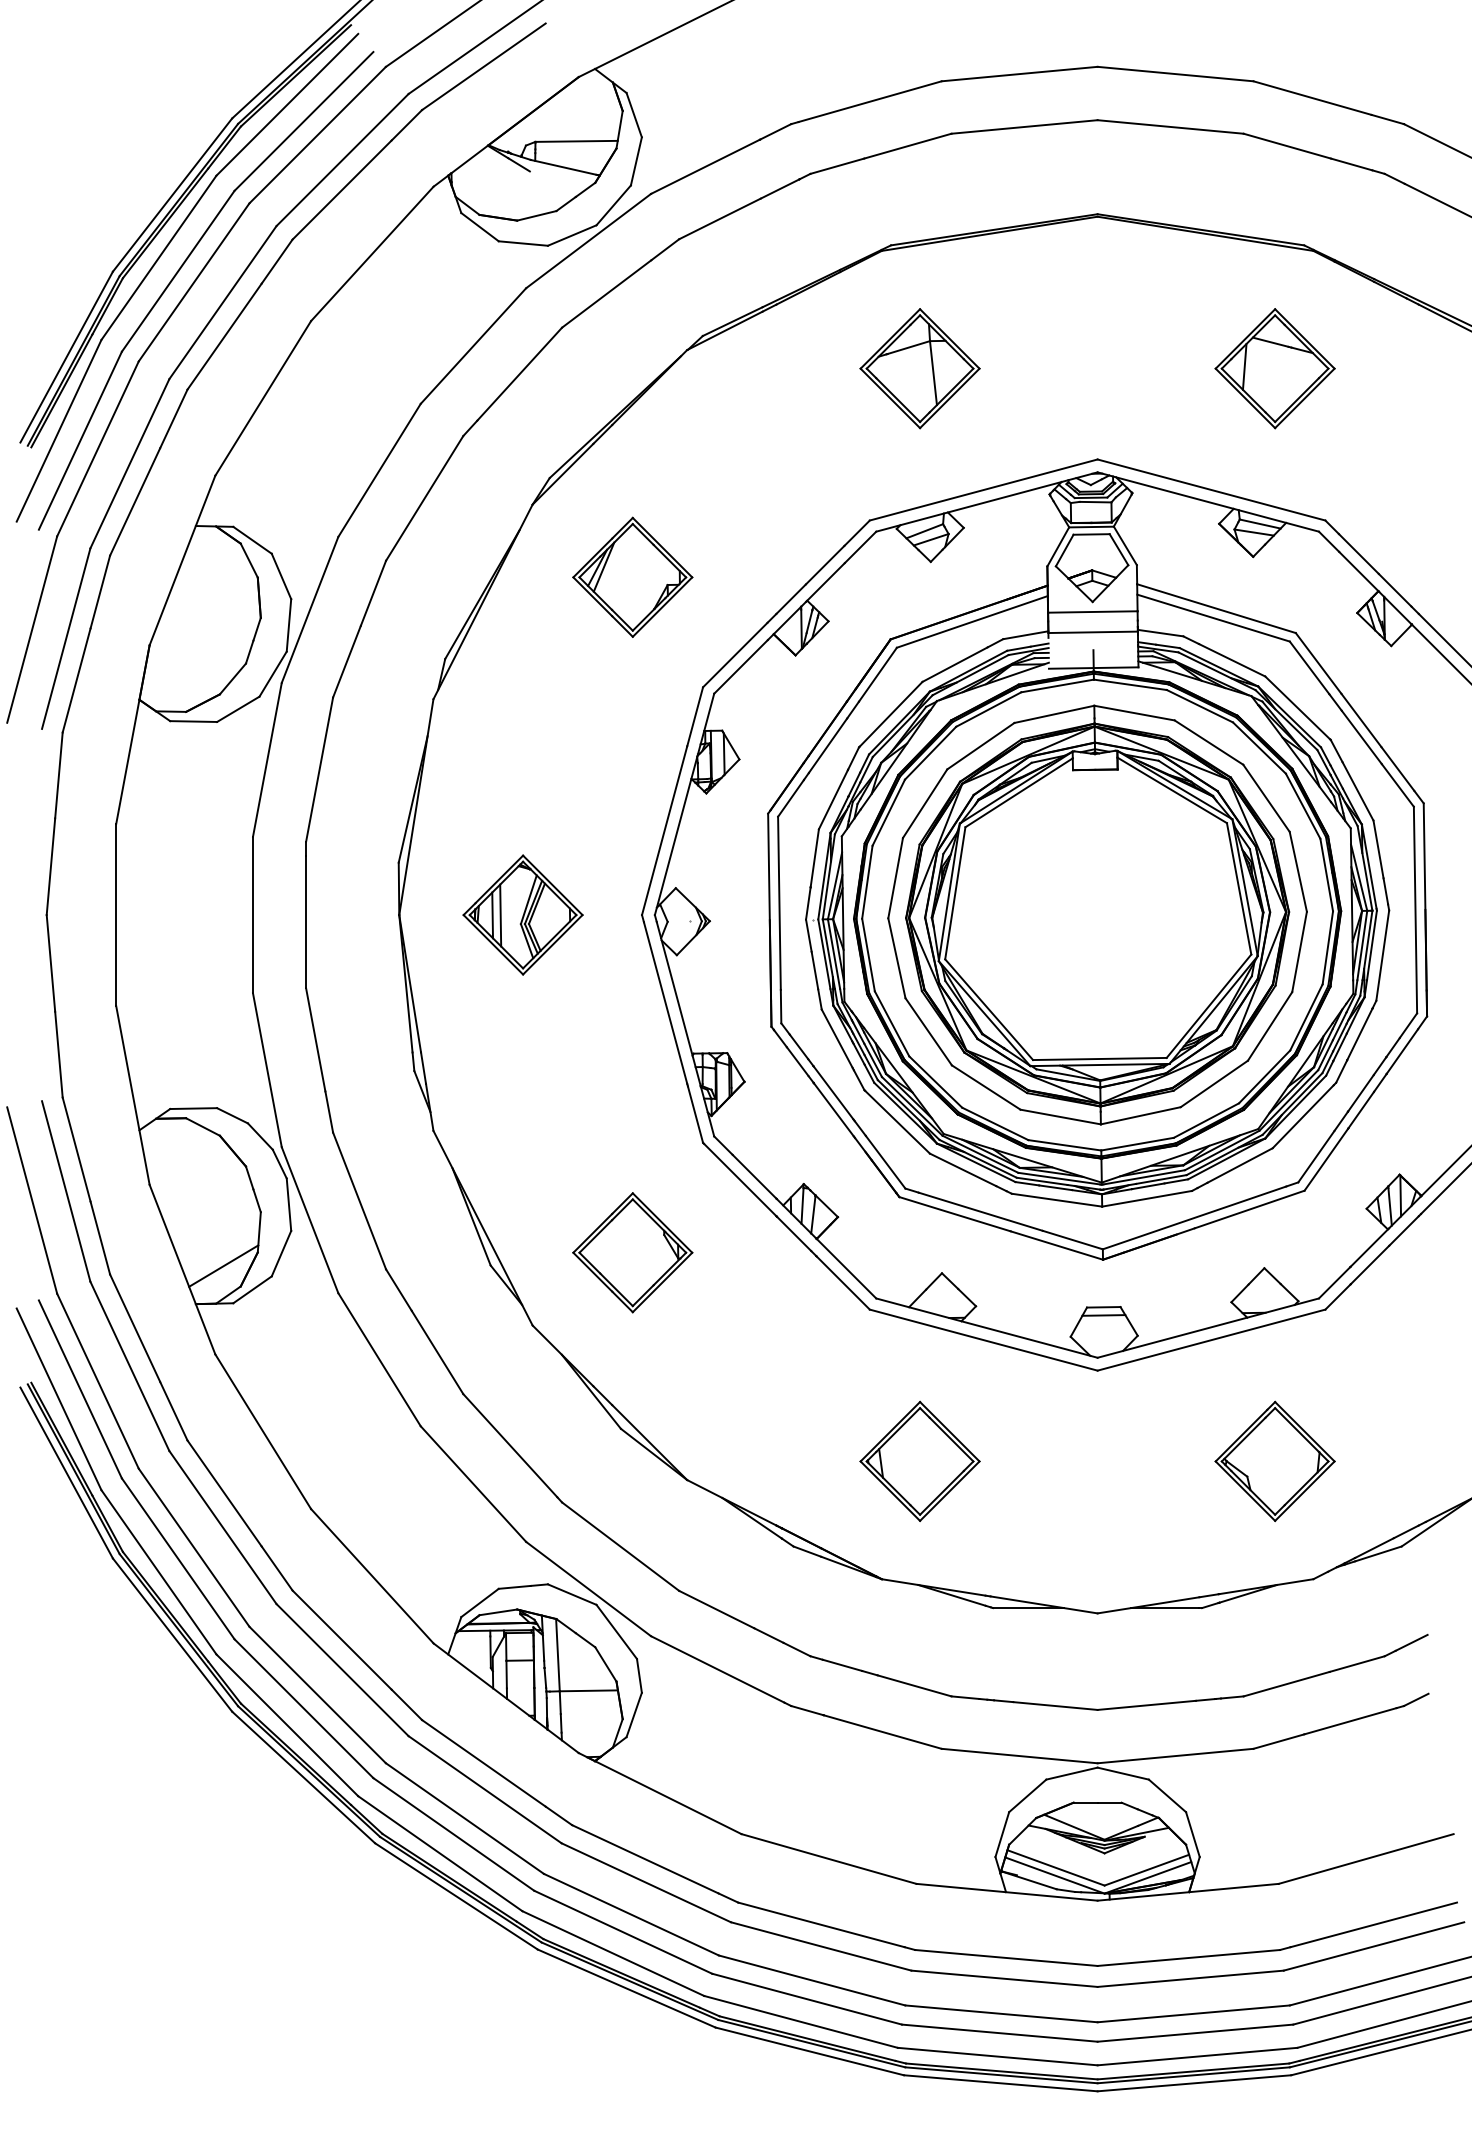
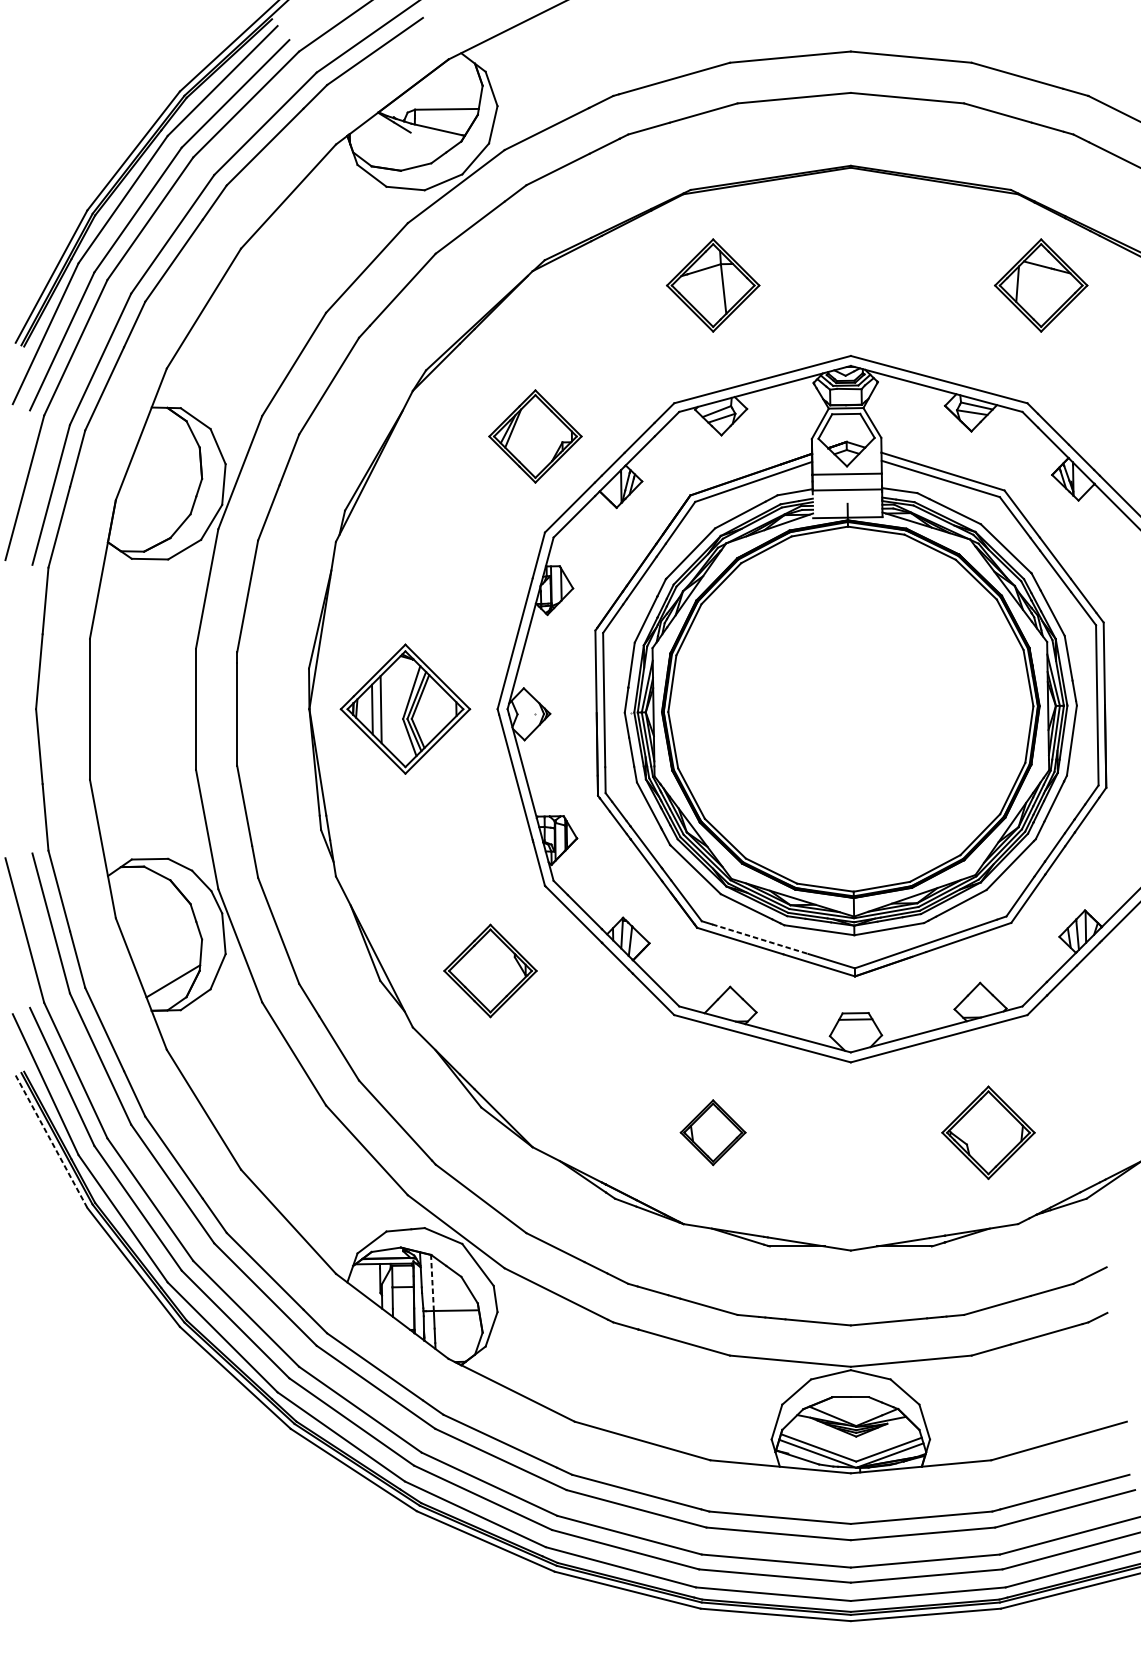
part: (1274, 368) -> (1040, 285), moved
part: (632, 576) -> (535, 435), moved
part: (522, 914) -> (404, 708), size x1.4
part: (1097, 914) -> (850, 708), removed
line: (980, 1211) -> (760, 939), solid -> dashed
part: (919, 1460) -> (712, 1132), size x0.7
line: (66, 1473) -> (51, 1142), solid -> dashed
line: (557, 1654) -> (432, 1282), solid -> dashed

